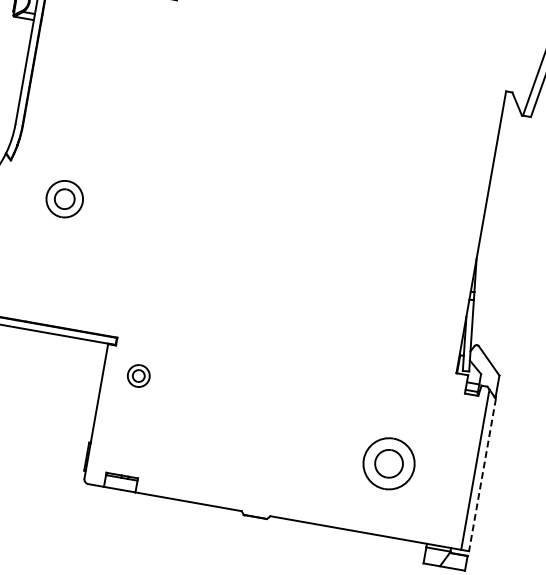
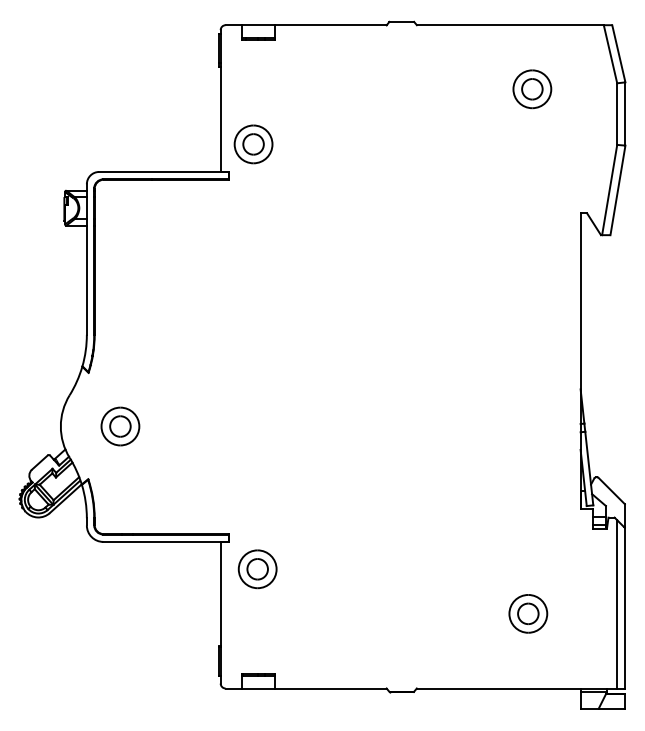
part: (64, 199) -> (120, 426), moved
part: (138, 376) -> (257, 569), size x1.67
part: (389, 463) -> (528, 613), size x0.71
line: (482, 475) -> (625, 608), dashed -> solid

